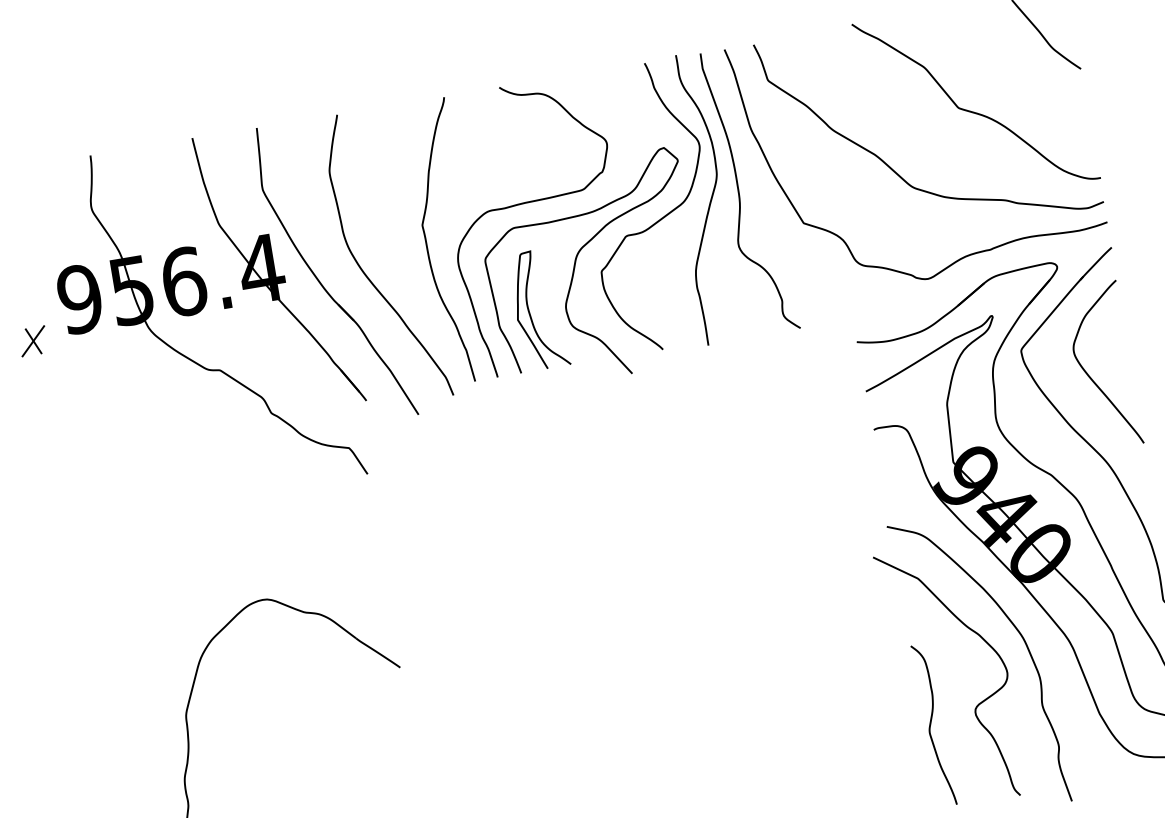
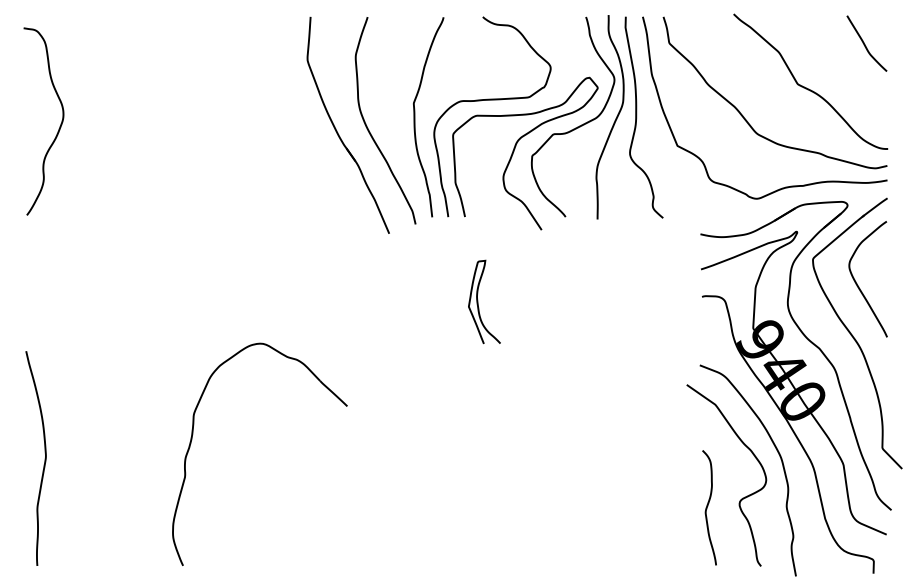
curve: (530, 310) -> (478, 301), moved
part: (200, 311) -> (250, 137), removed
part: (33, 341) -> (131, 138), removed

